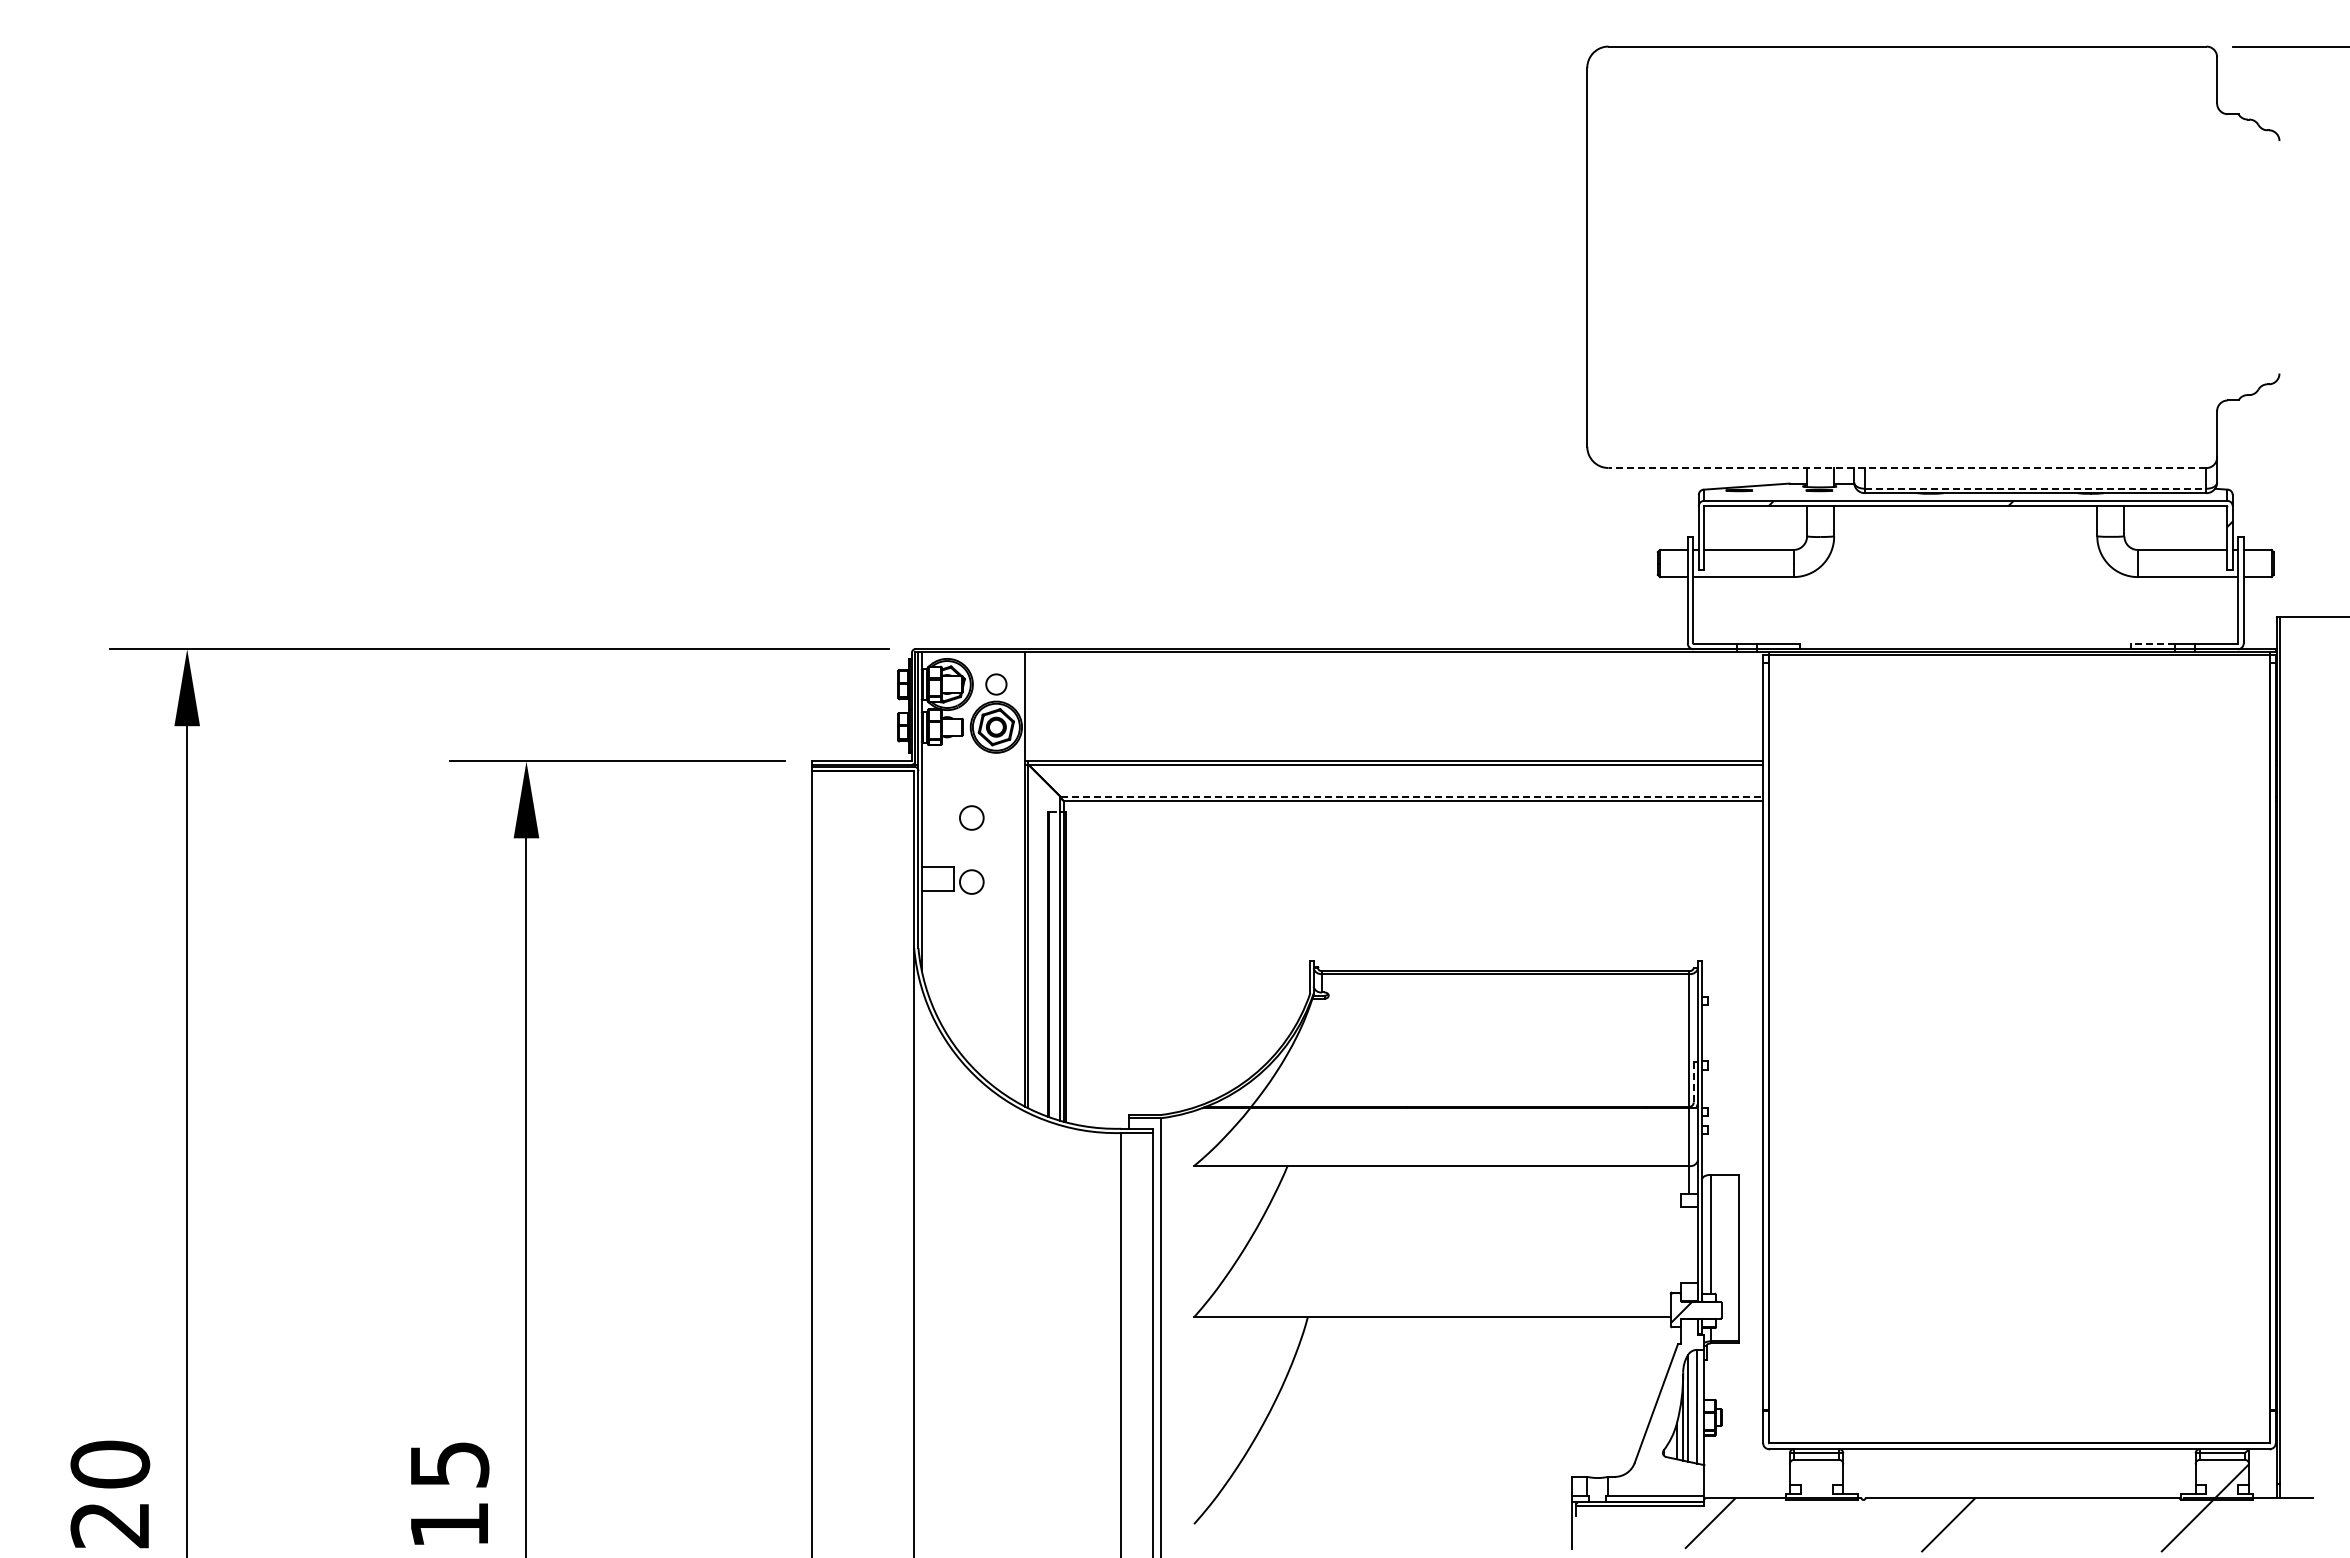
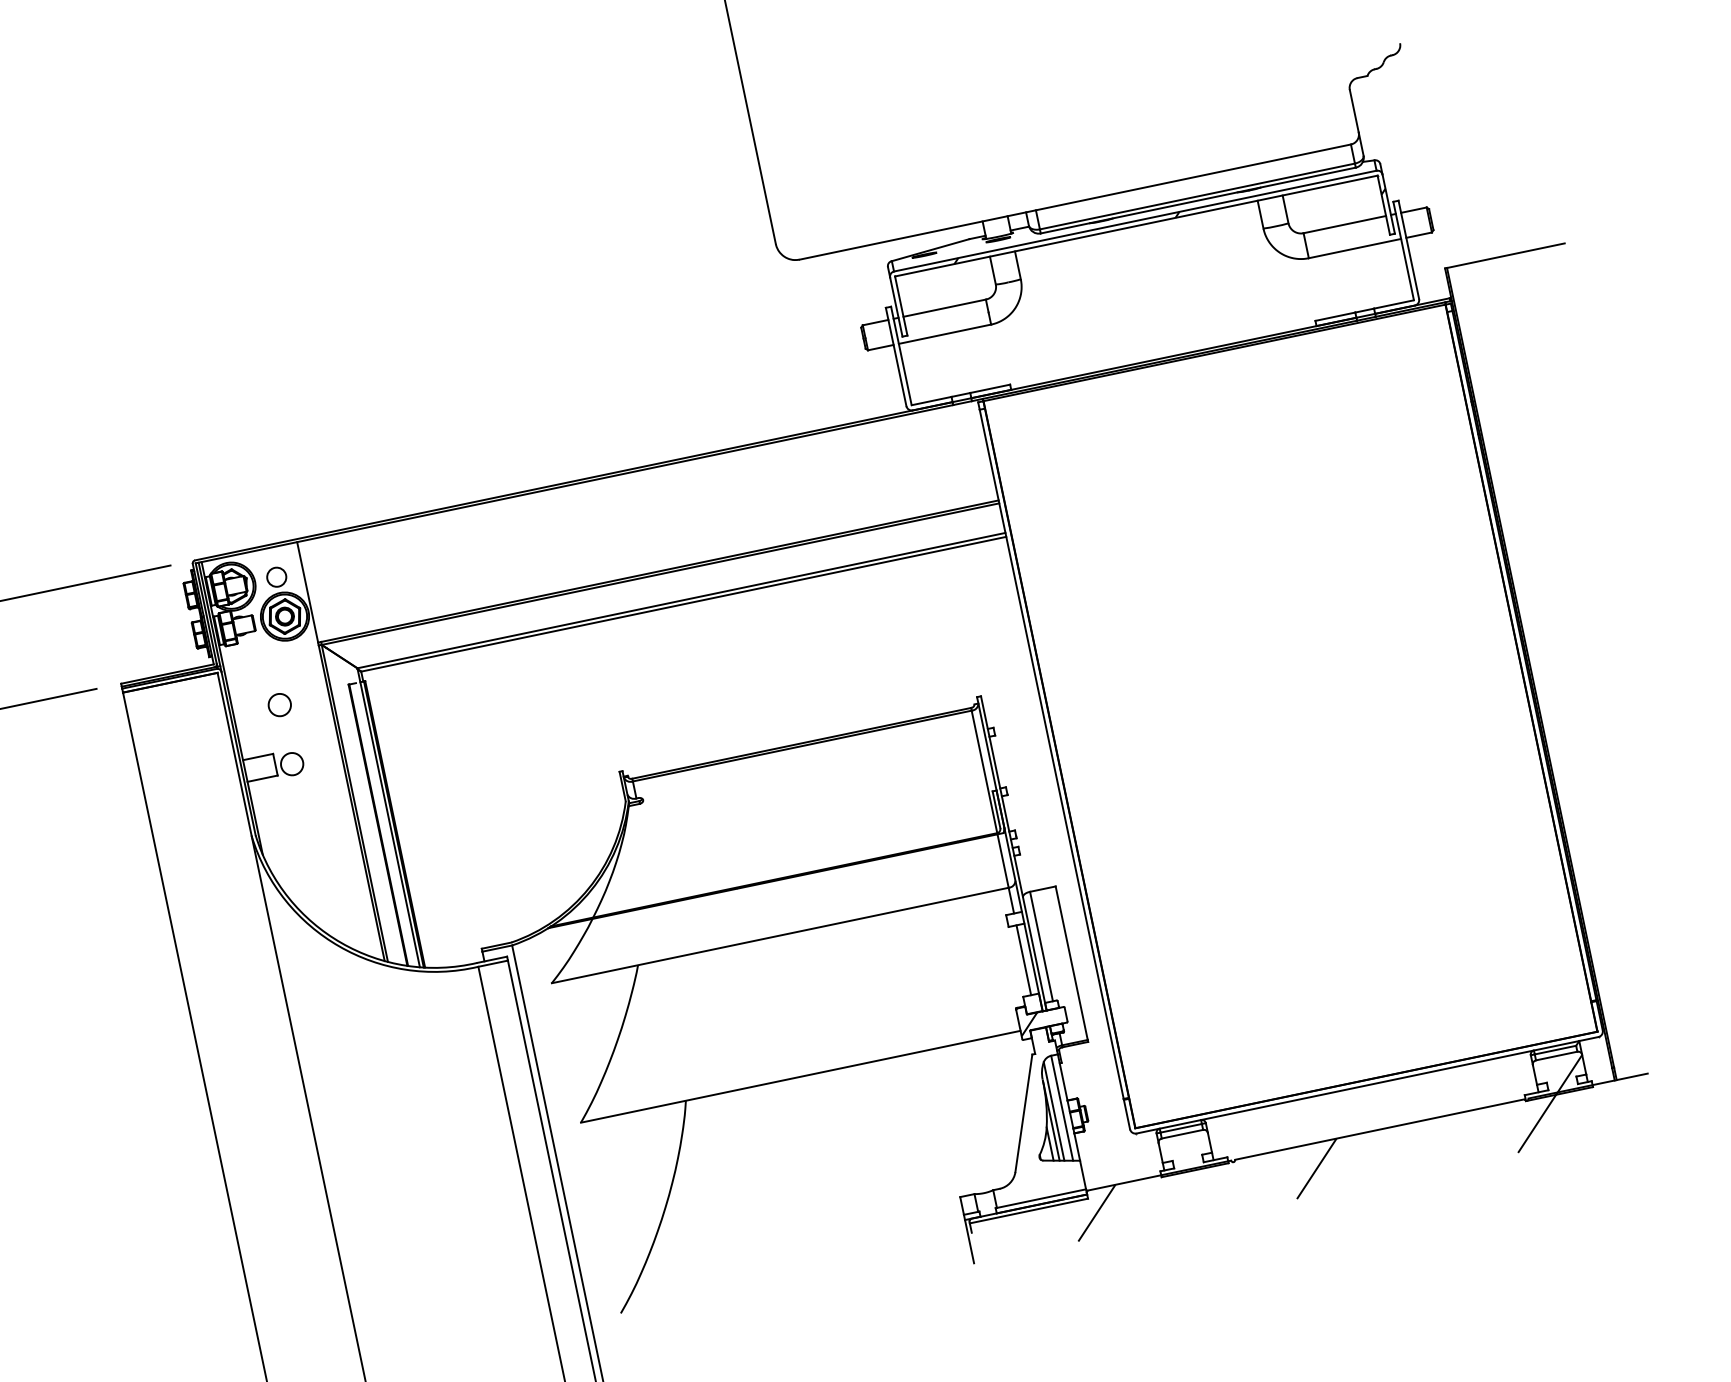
line: (1907, 468) -> (1075, 202), dashed -> solid
line: (2035, 488) -> (1197, 196), dashed -> solid
line: (2152, 643) -> (1335, 316), dashed -> solid
line: (1412, 796) -> (682, 600), dashed -> solid
line: (1693, 1082) -> (996, 809), dashed -> solid
line: (1689, 1244) -> (1023, 960), added

